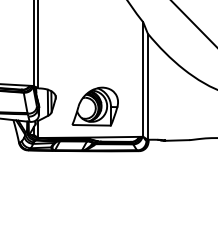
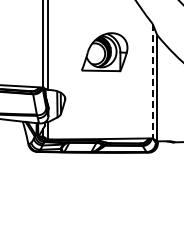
line: (143, 80) -> (152, 82), solid -> dashed
part: (94, 106) -> (103, 52), moved

